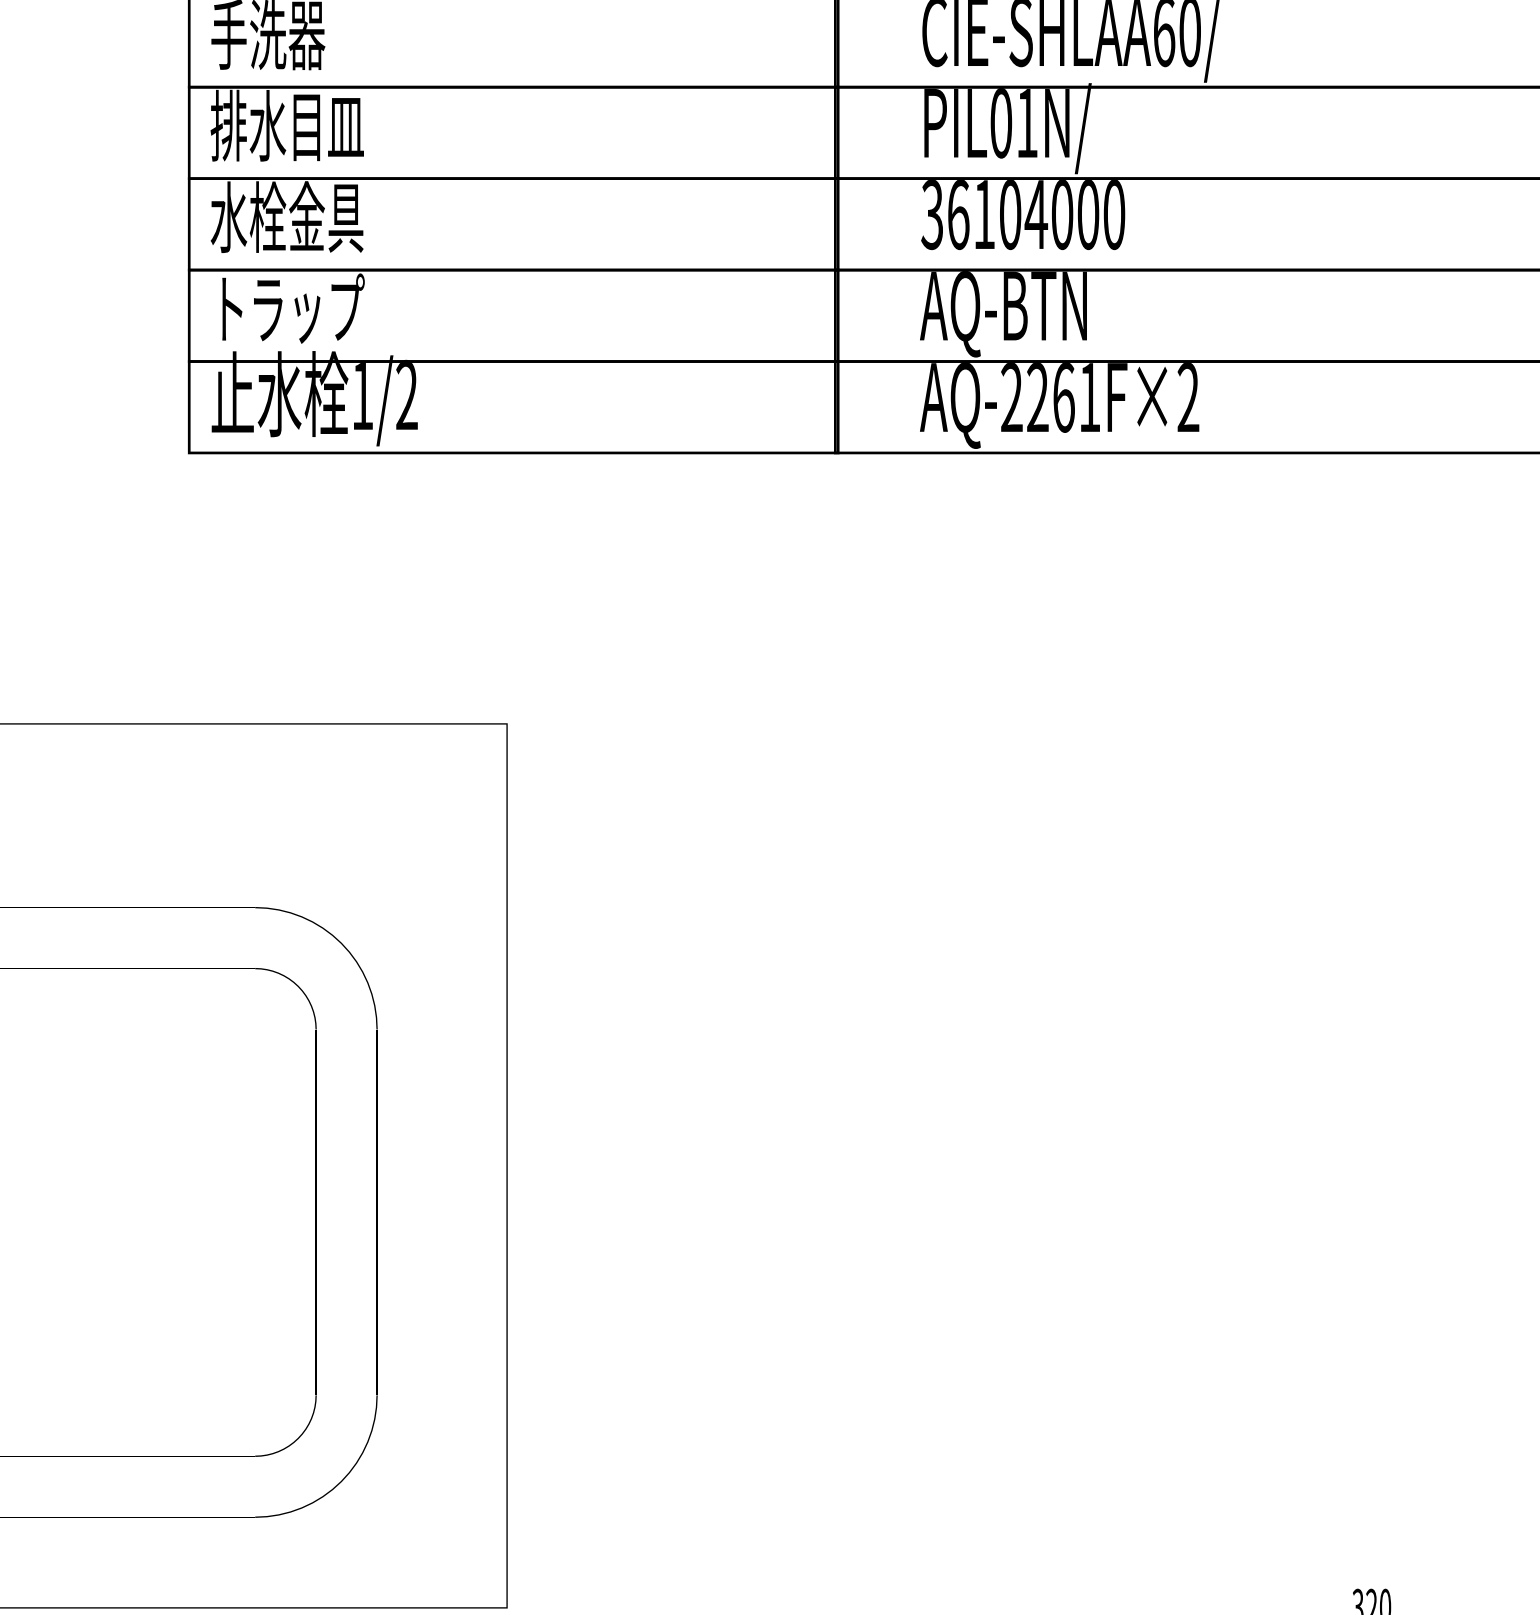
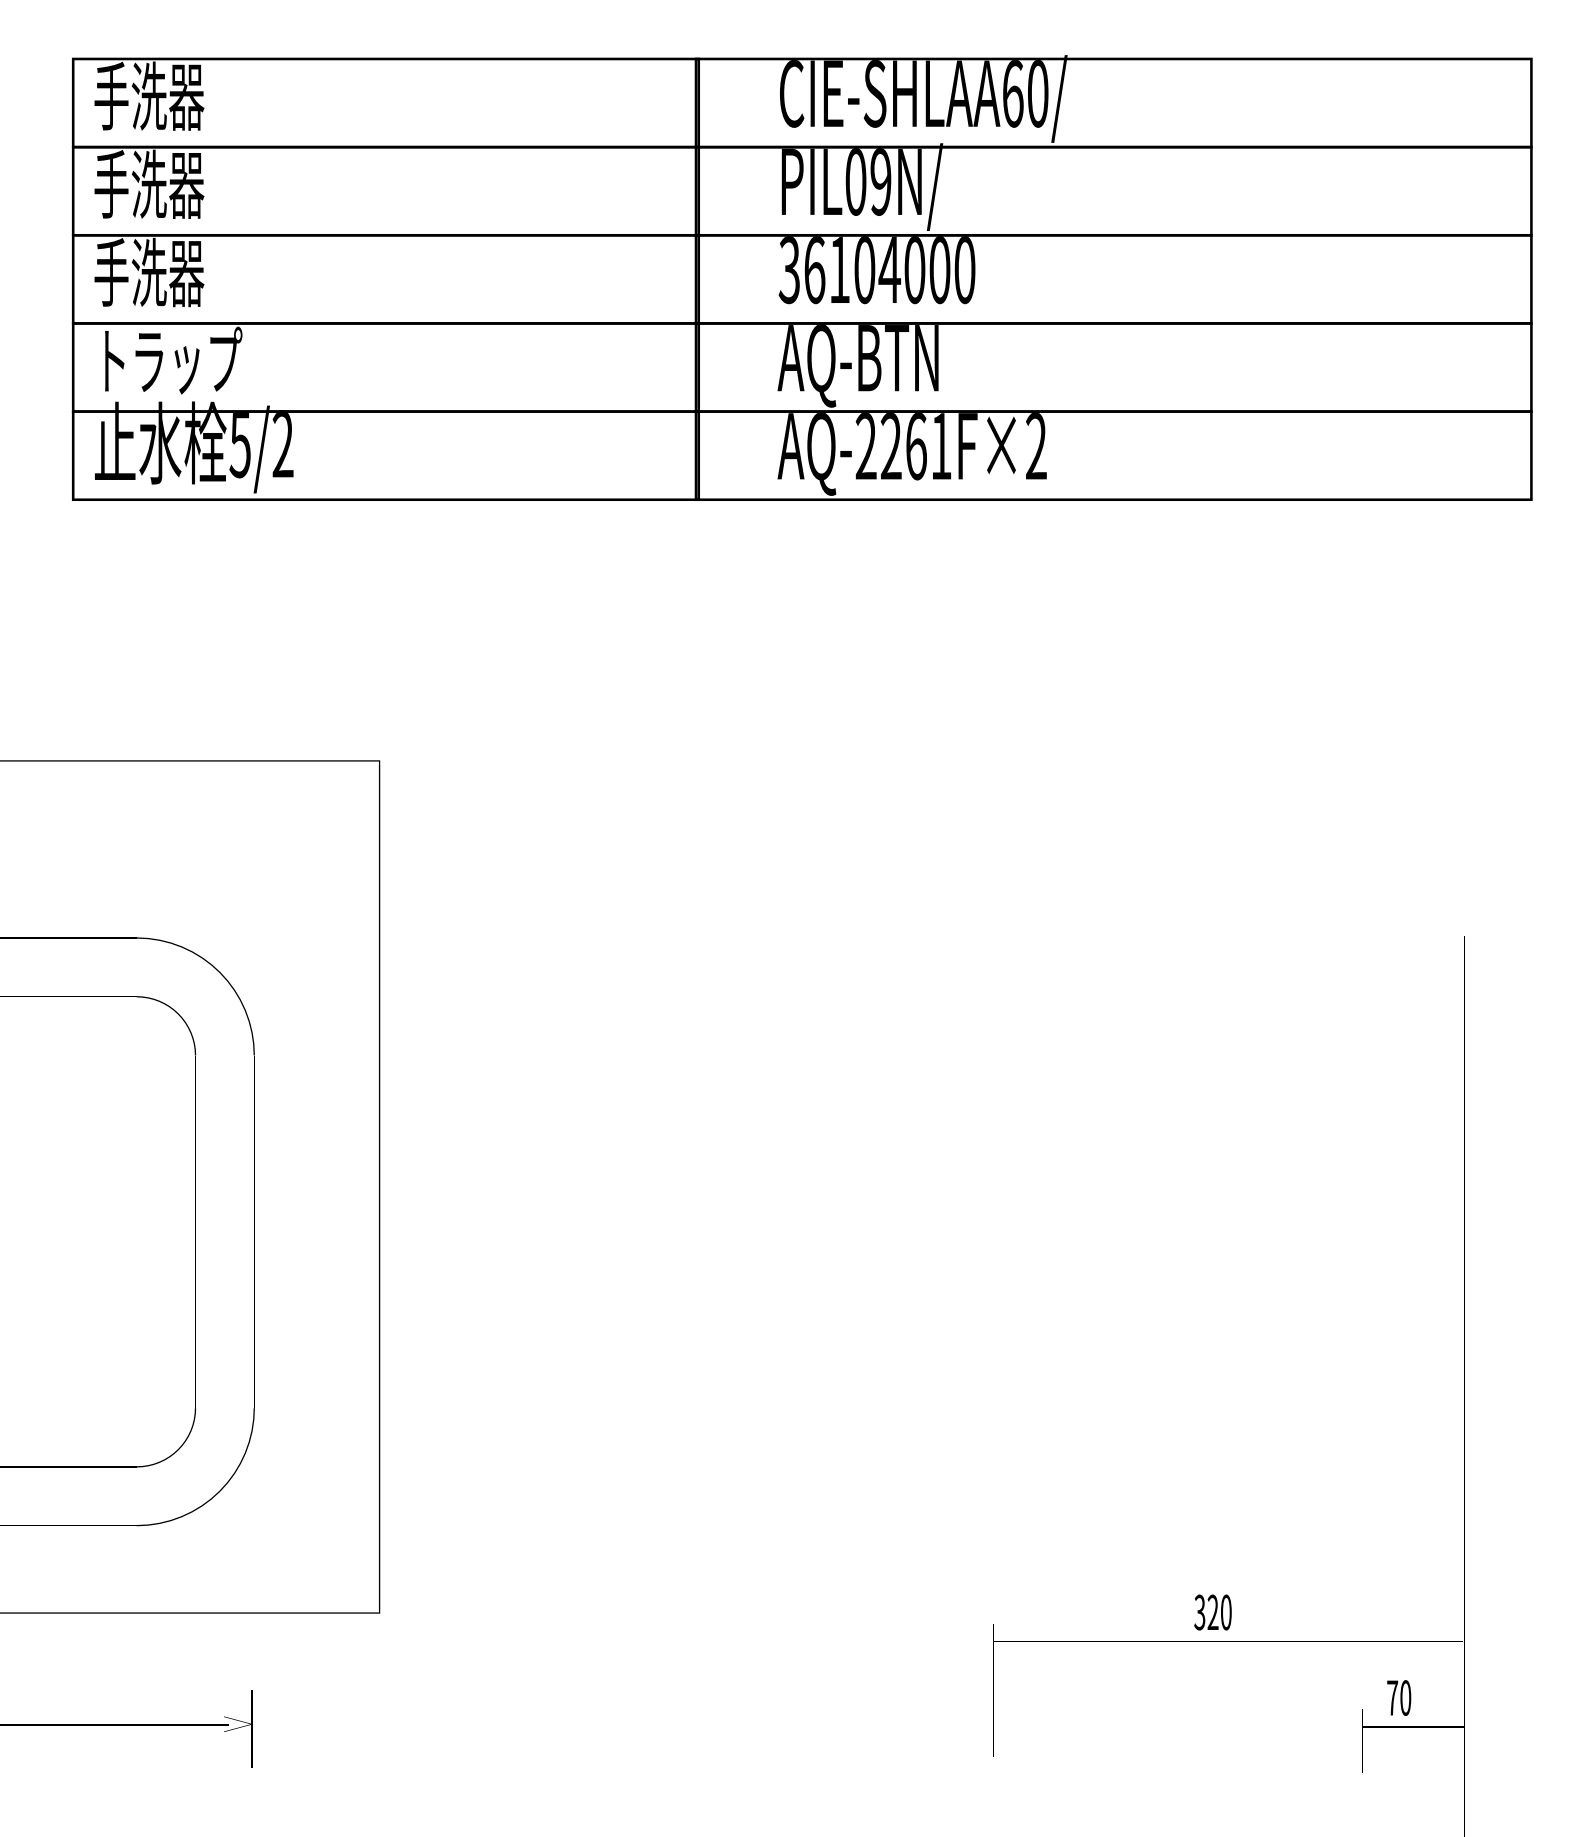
text: (1026, 122) -> (880, 181), PIL01N/ -> PIL09N/
text: (287, 124) -> (167, 183), 排水目皿 -> 手洗器
text: (287, 217) -> (167, 272), 水栓金具 -> 手洗器
text: (361, 396) -> (239, 445), 1/2 -> 5/2

